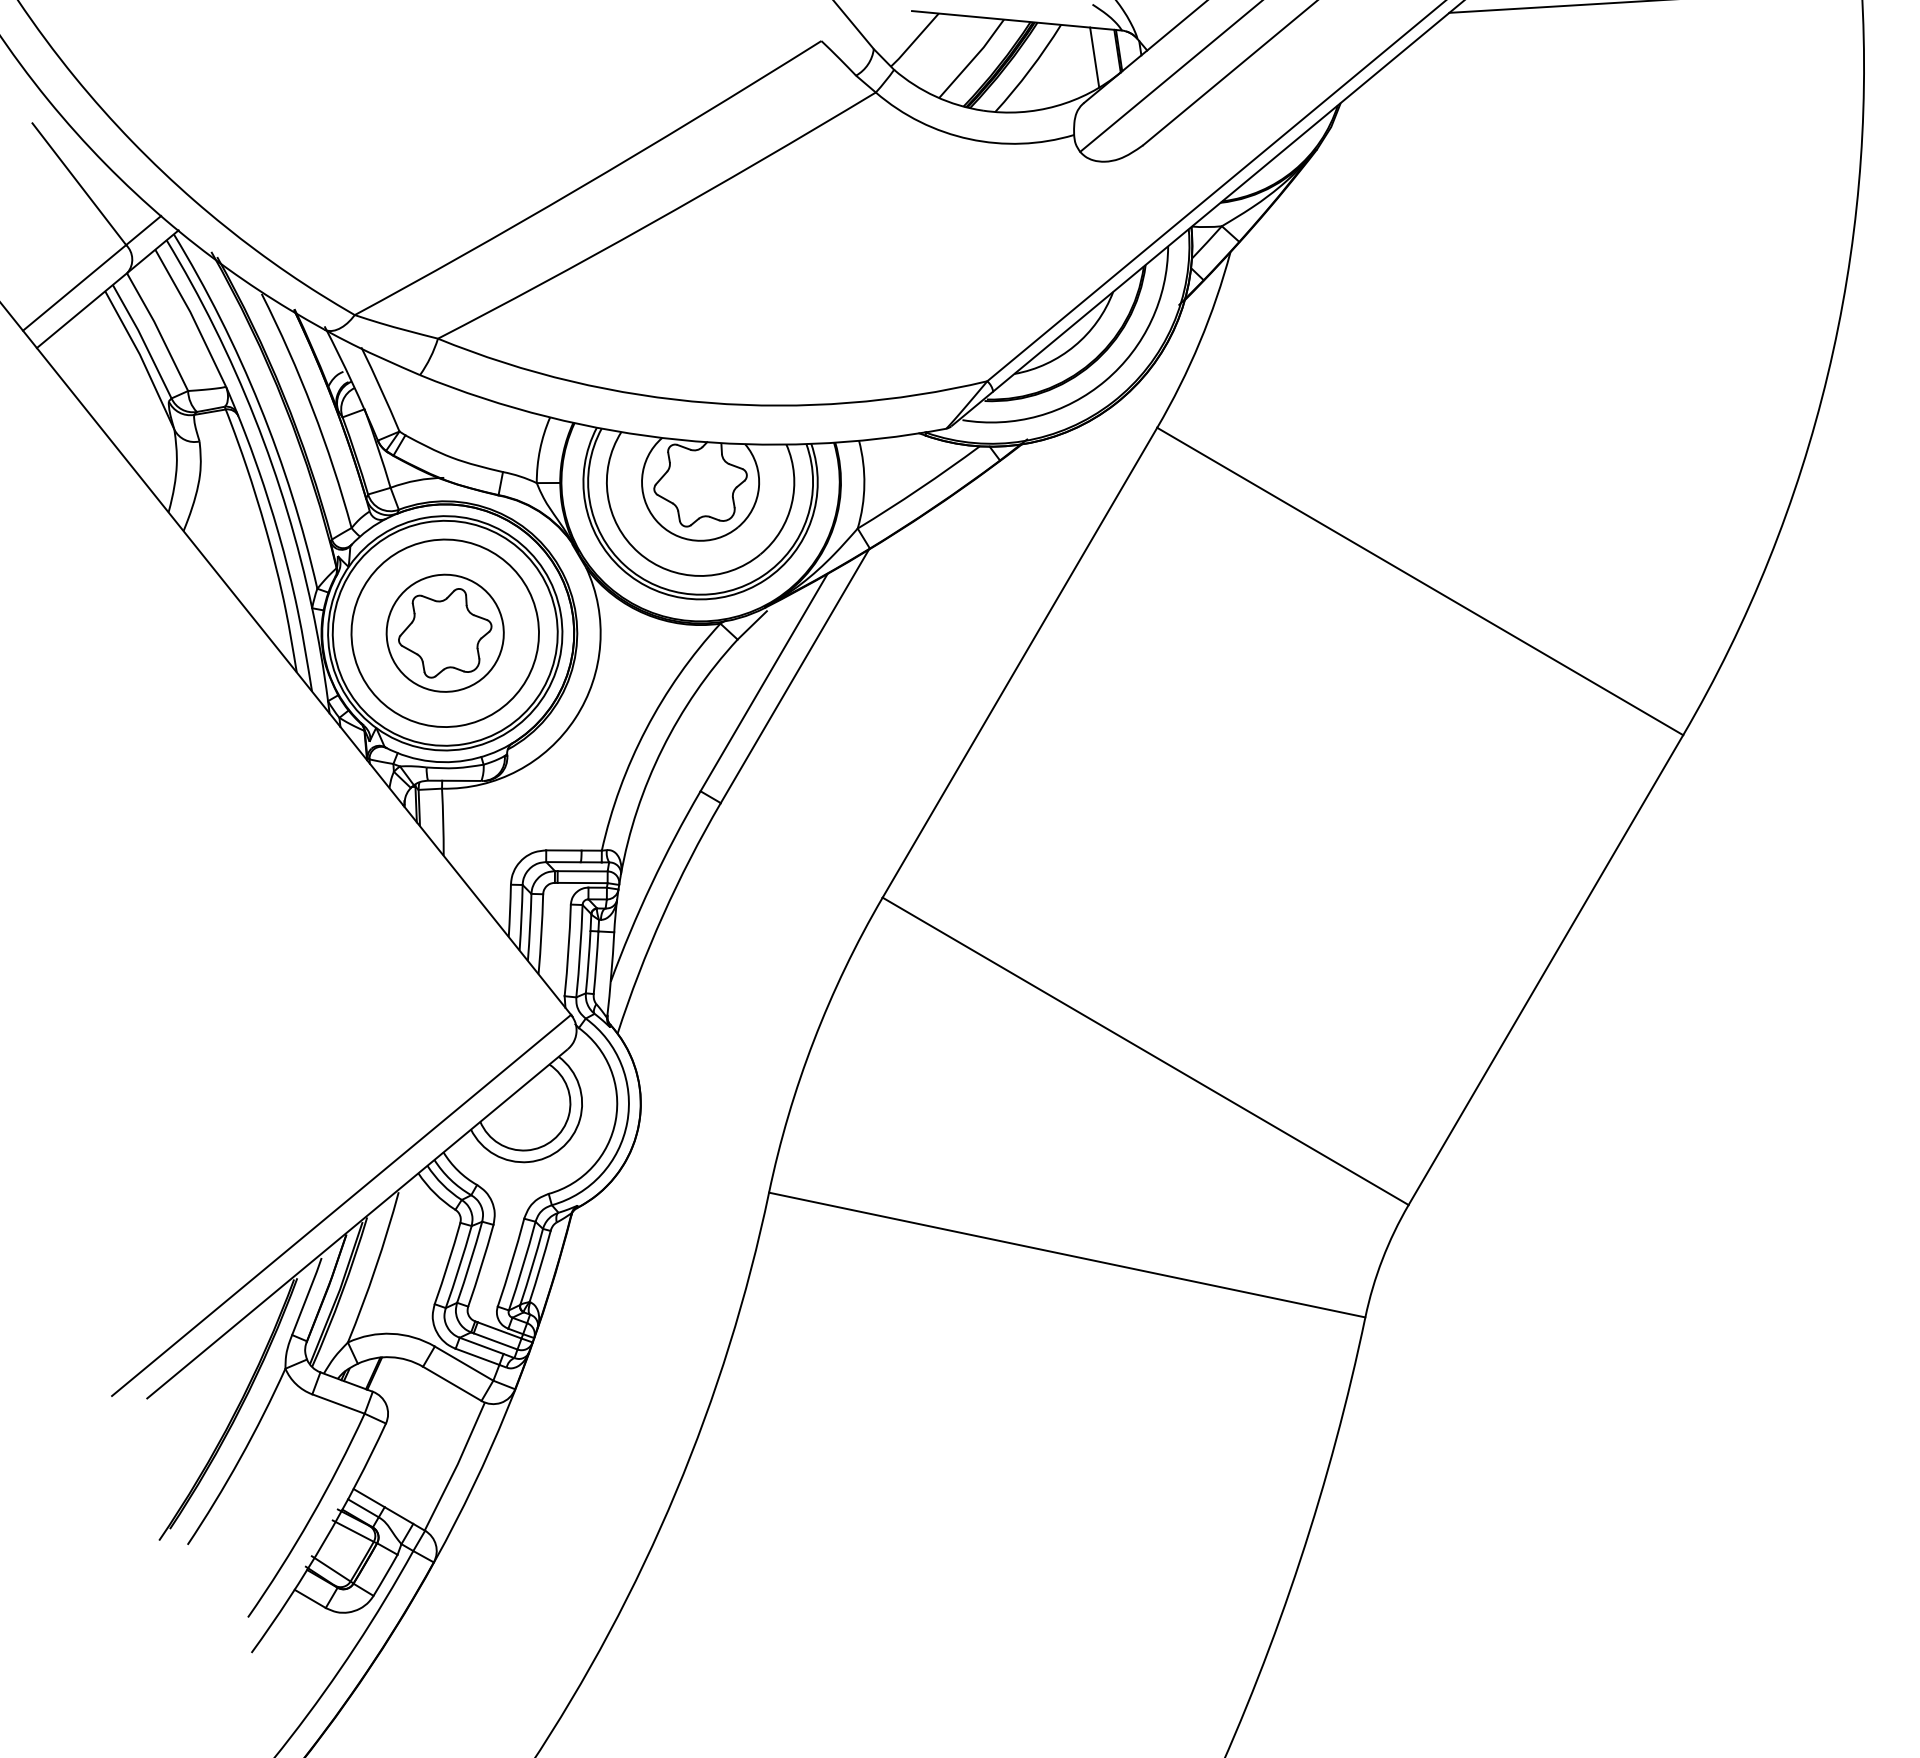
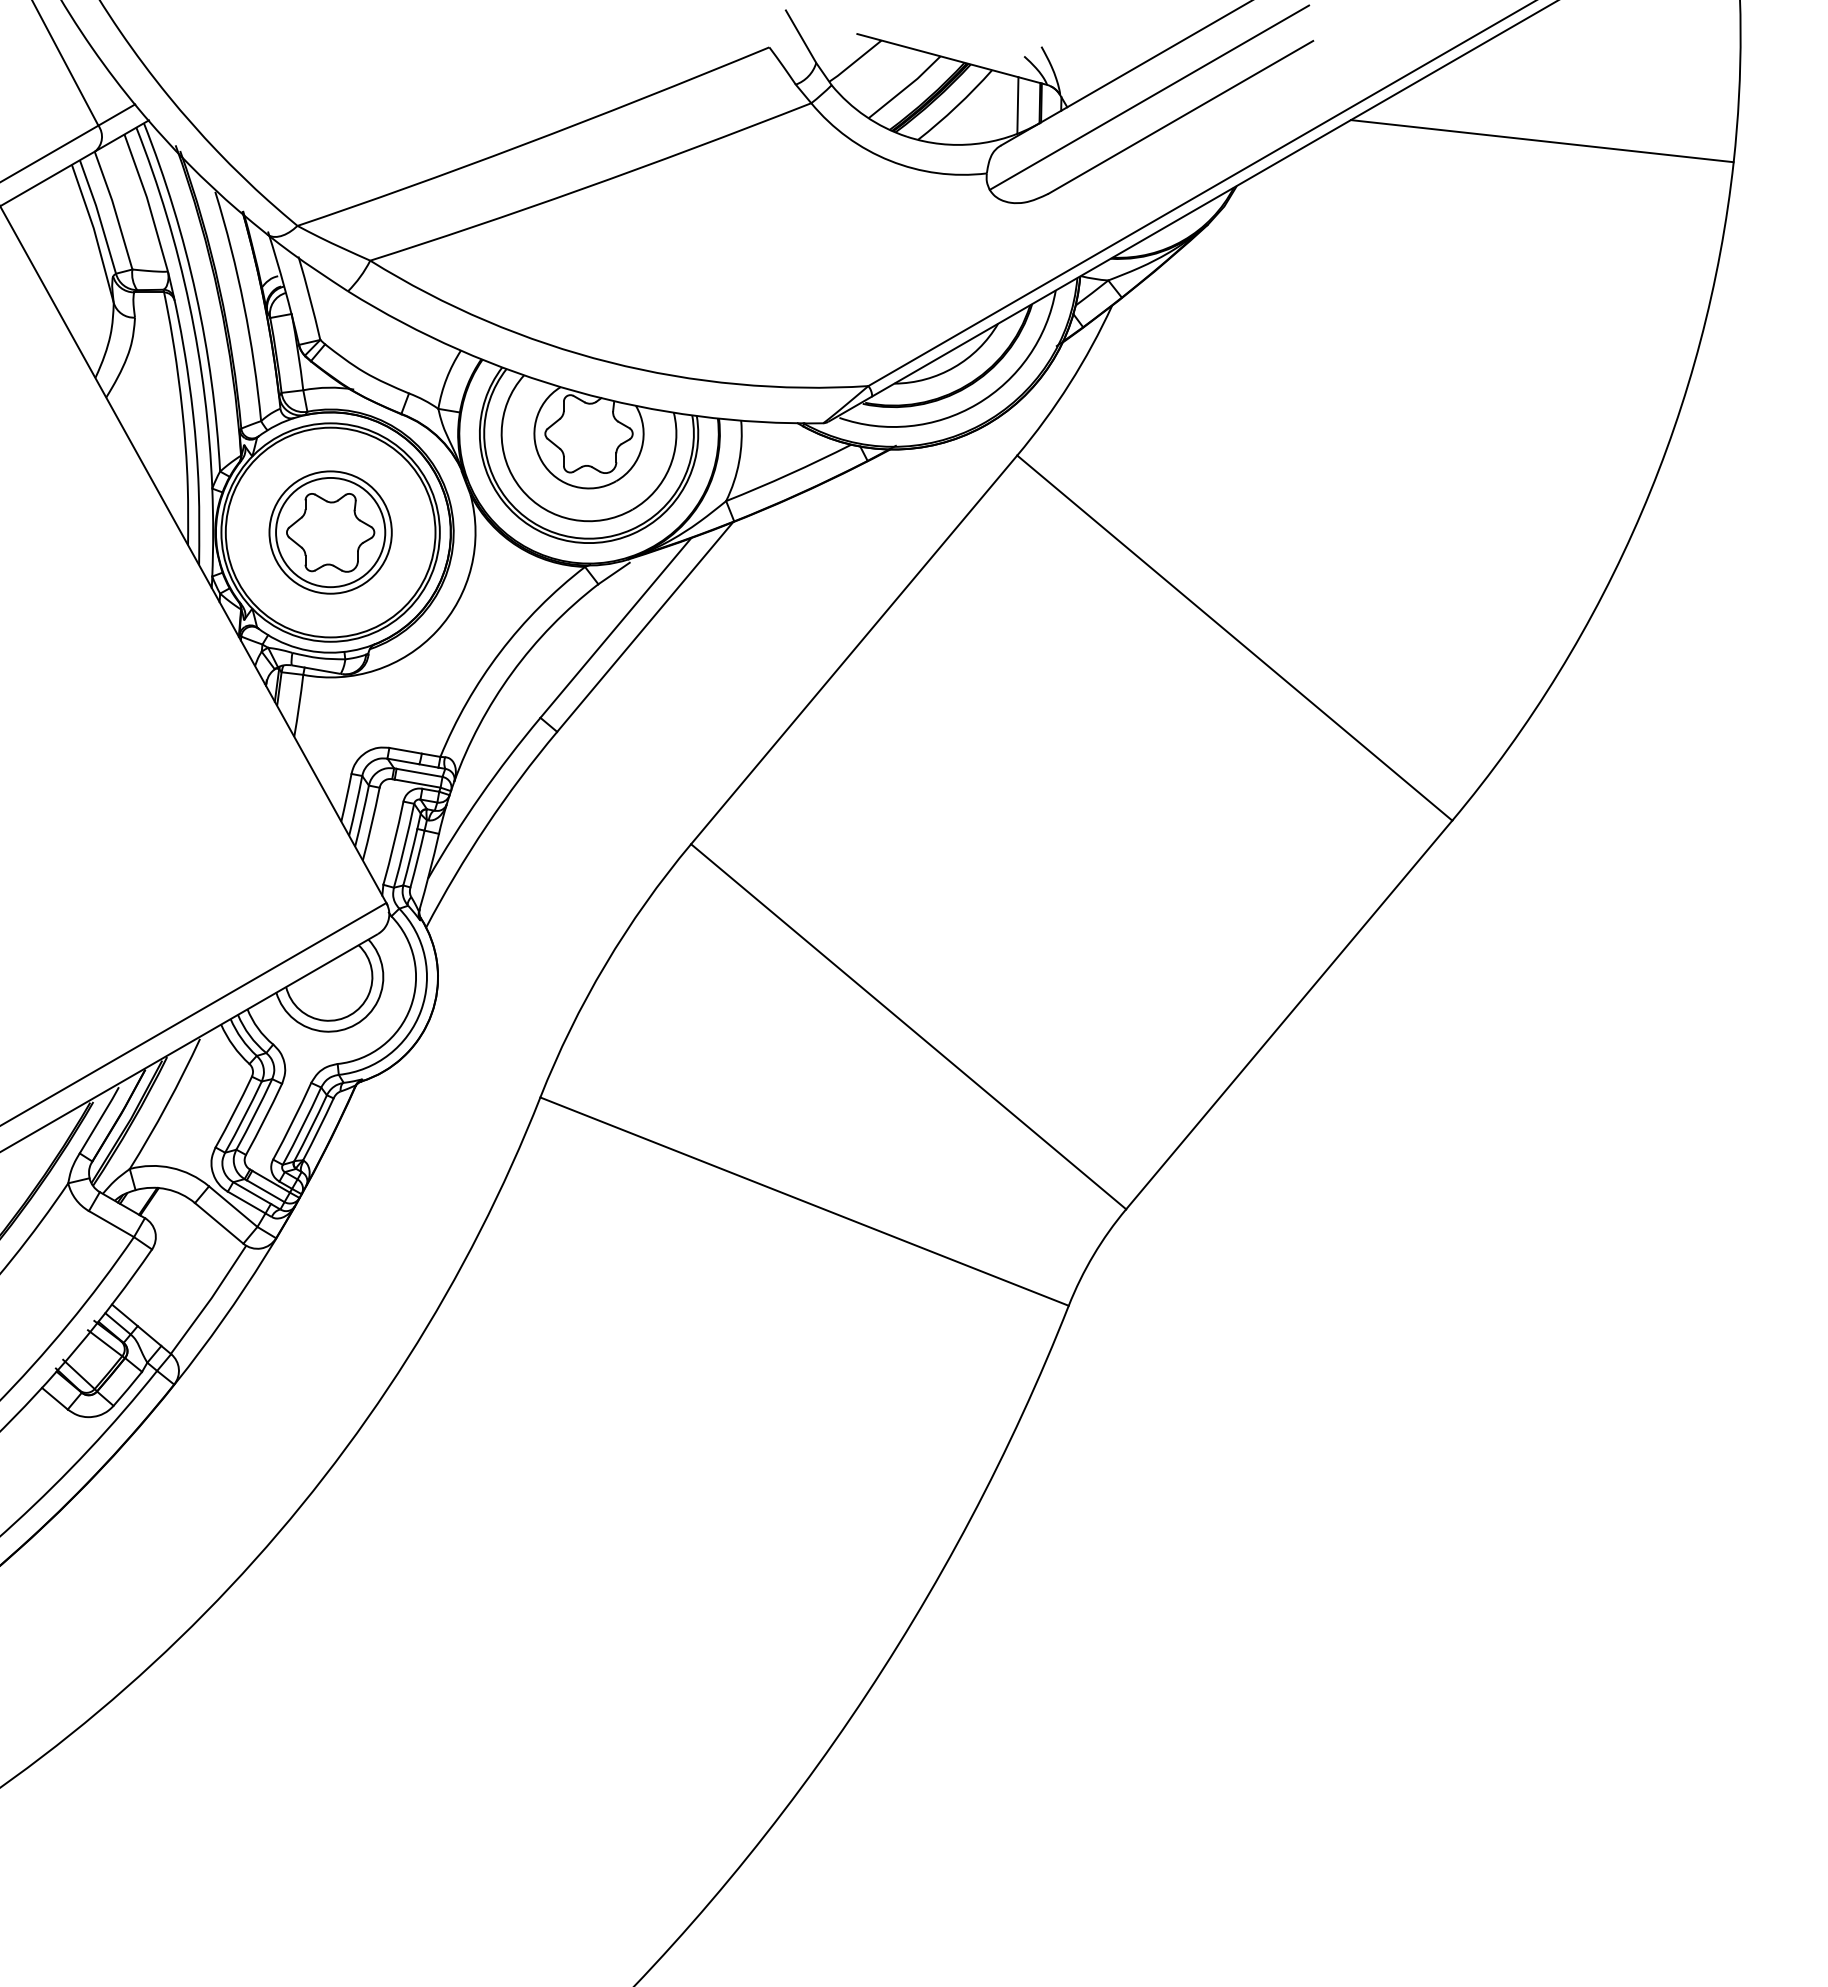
circle: (445, 633) -> (330, 532), size x0.7

